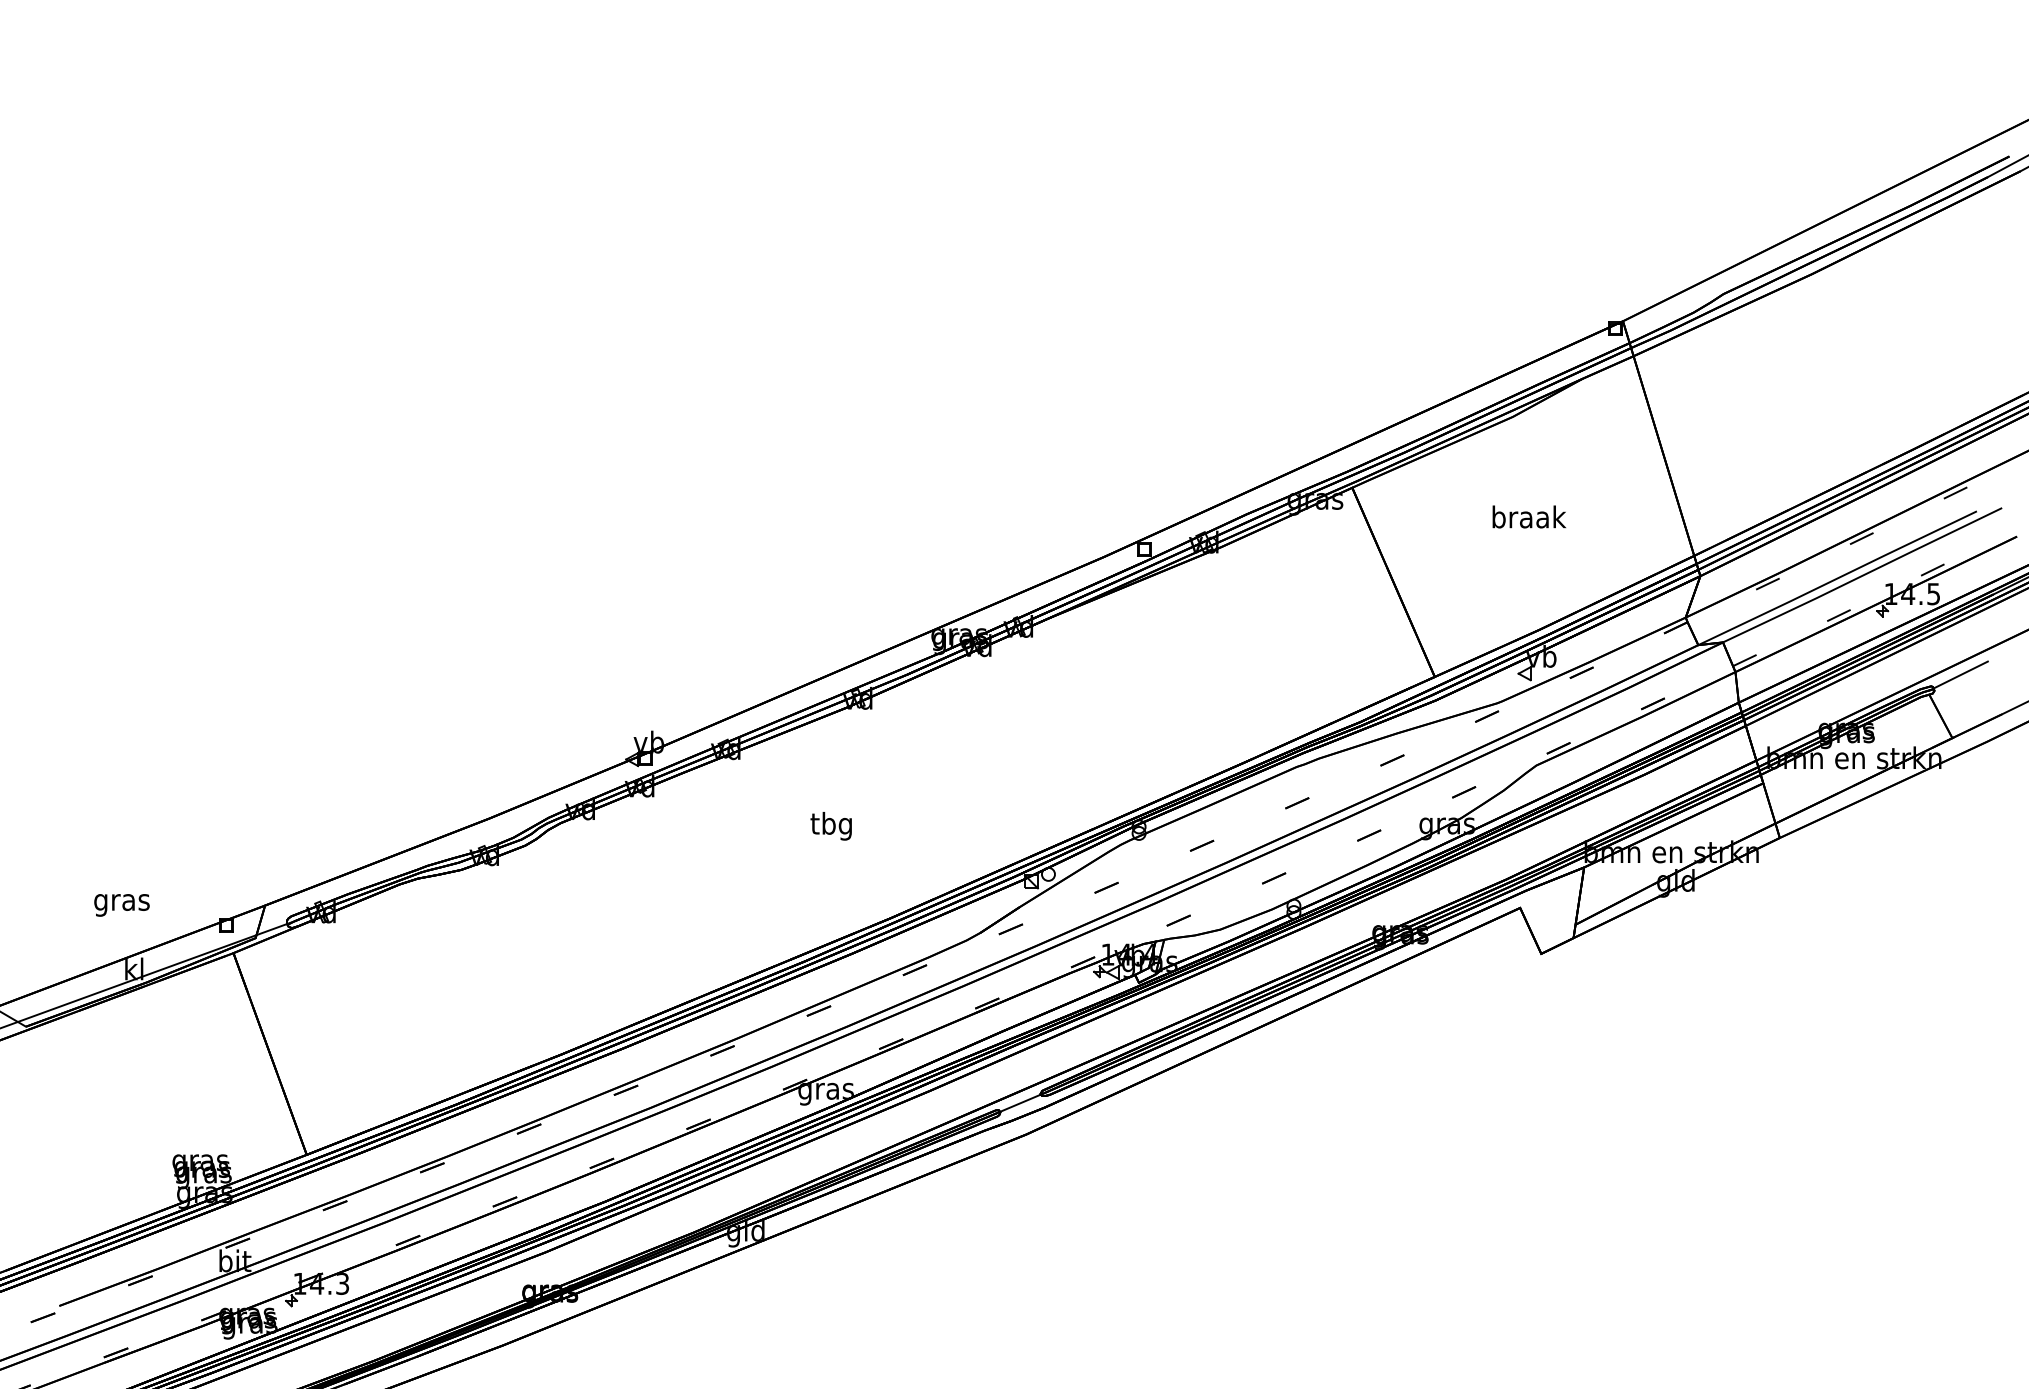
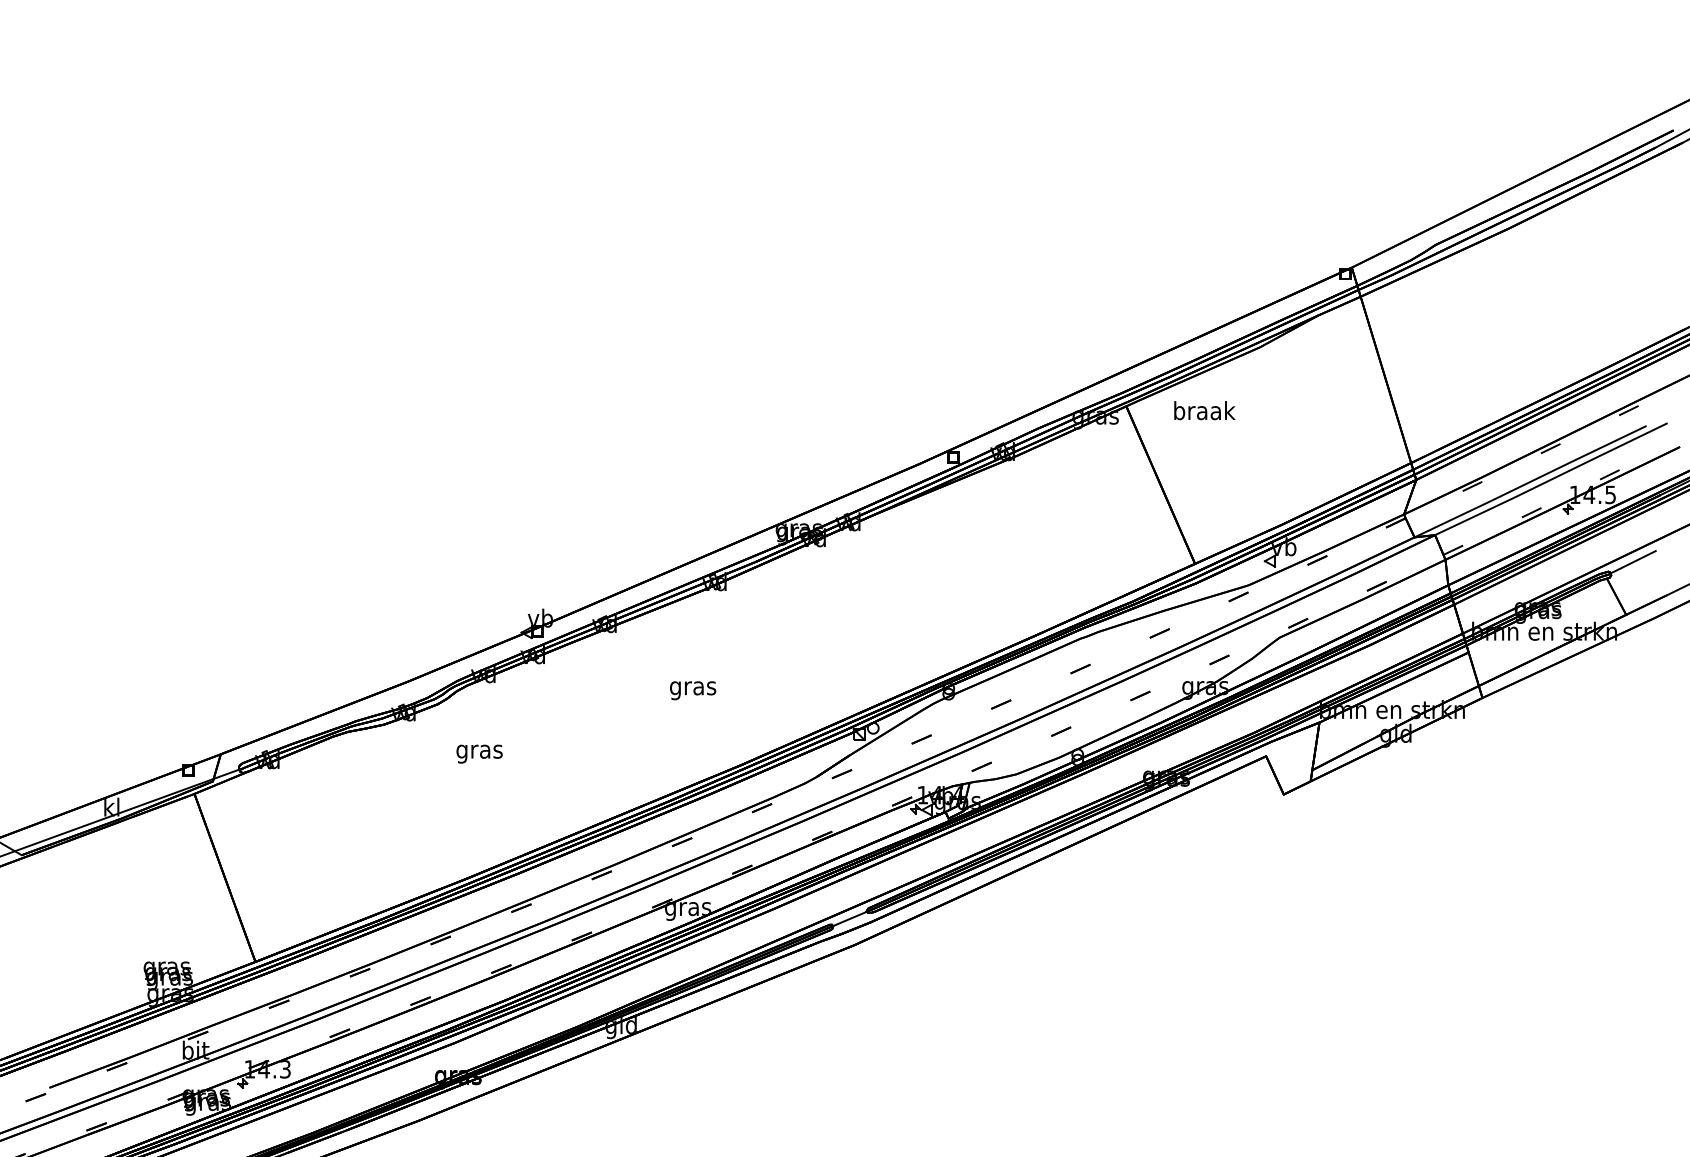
text: (1528, 516) -> (1204, 410), moved
text: (832, 826) -> (693, 688), tbg -> gras
text: (121, 904) -> (479, 753), moved

